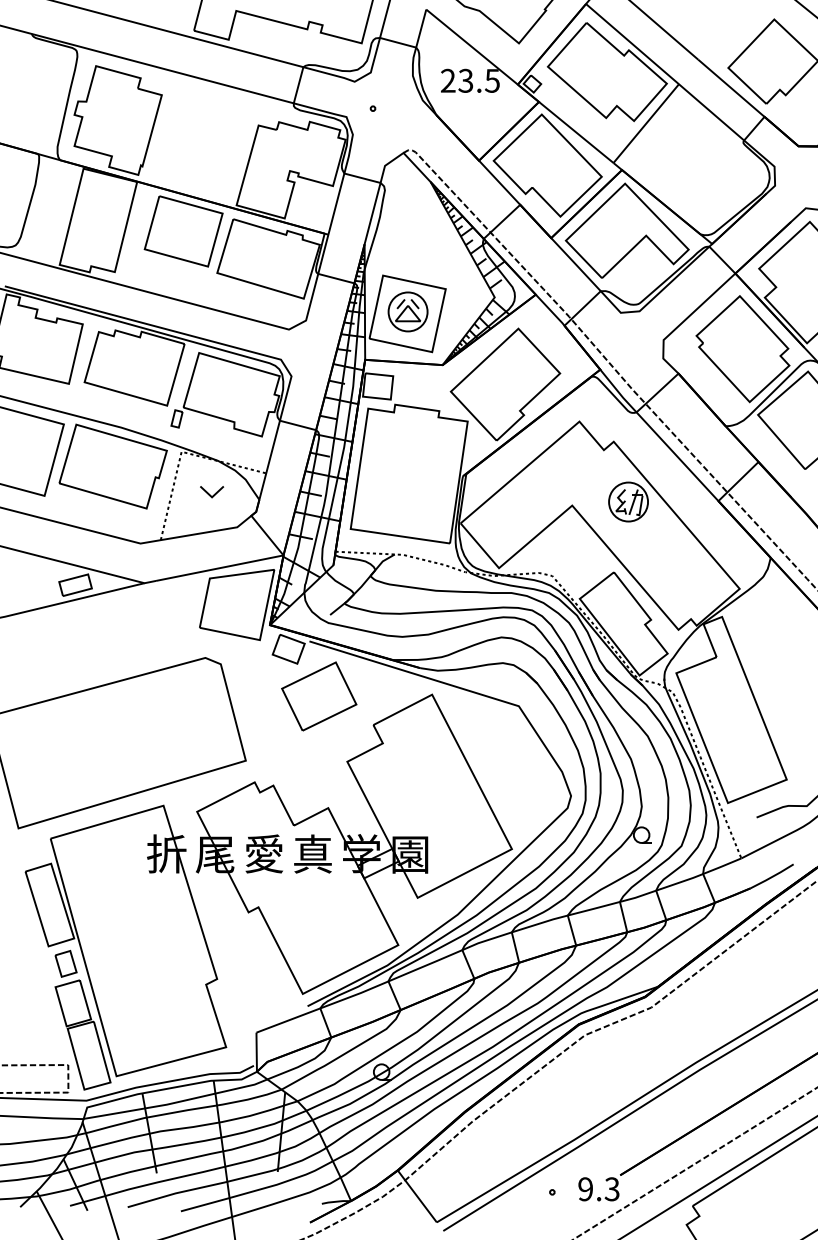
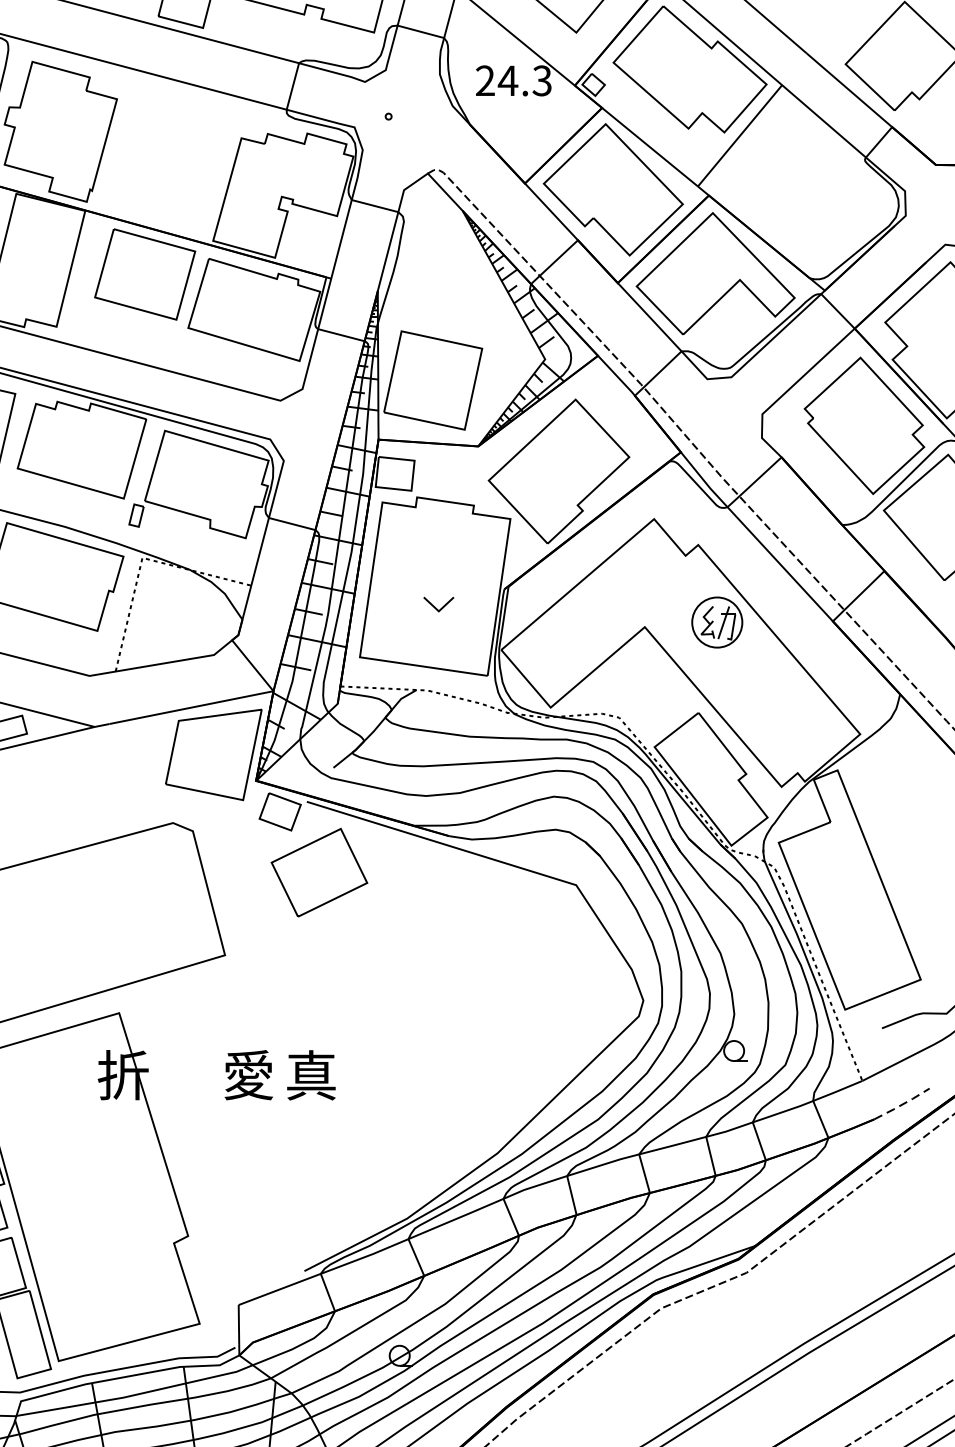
text: (478, 80) -> (524, 80), 23.5 -> 24.3
part: (407, 311) -> (432, 377), removed
part: (212, 492) -> (439, 605), moved
part: (354, 843) -> (364, 1061), removed
line: (772, 876) -> (902, 1104), solid -> dashed

